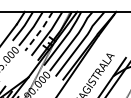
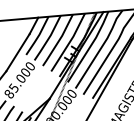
line: (39, 32) -> (58, 41), dashed -> solid

